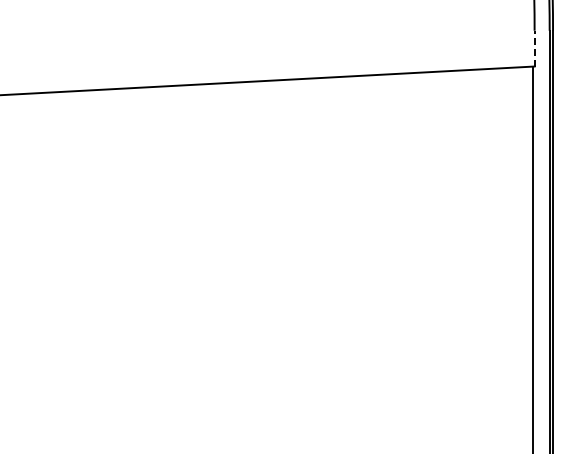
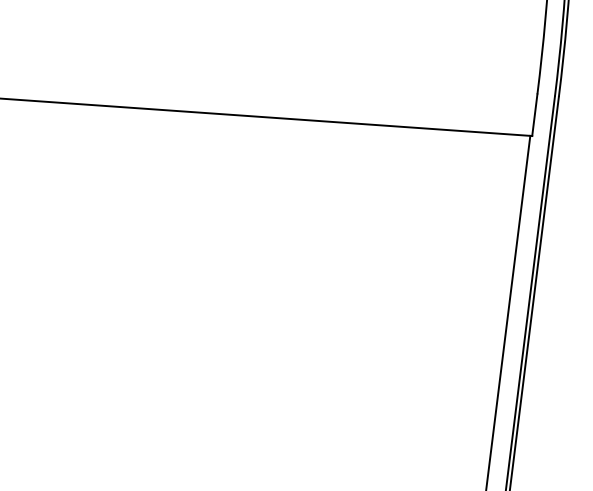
line: (534, 48) -> (534, 115), dashed -> solid

